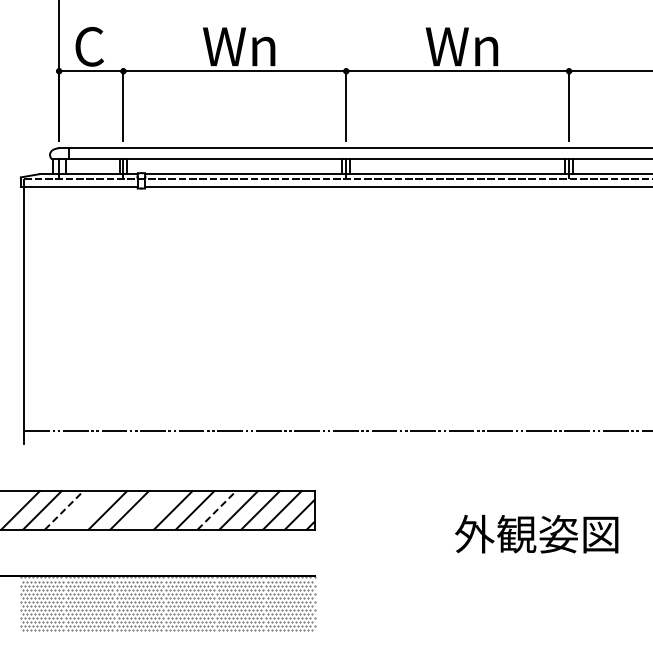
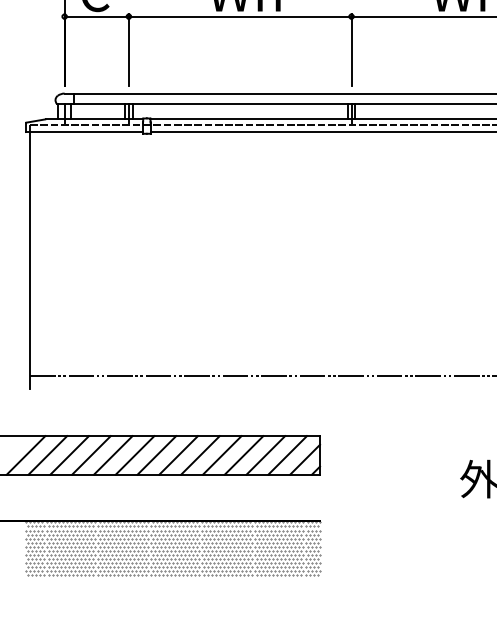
line: (64, 510) -> (69, 455), dashed -> solid
line: (85, 510) -> (90, 455), added
line: (151, 510) -> (156, 455), added
line: (217, 510) -> (222, 455), dashed -> solid

